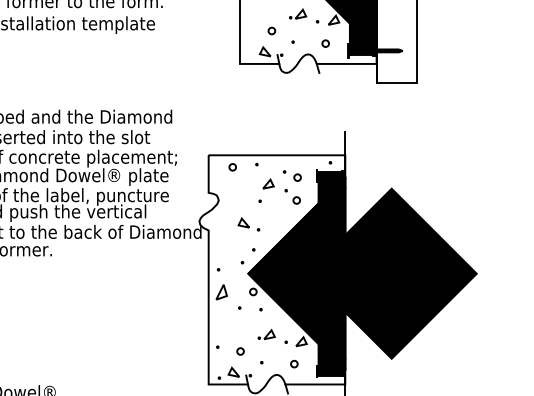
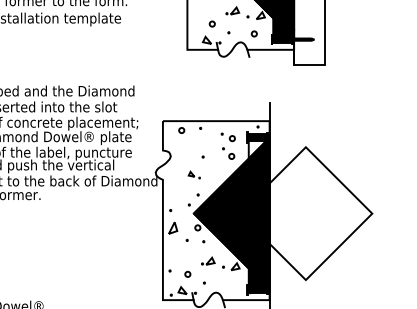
part: (268, 182) -> (209, 142), removed
fill: (329, 191) -> (257, 149), removed
part: (249, 223) -> (194, 174), size x0.7
fill: (391, 273) -> (305, 213), removed
circle: (293, 363) -> (229, 283), removed

